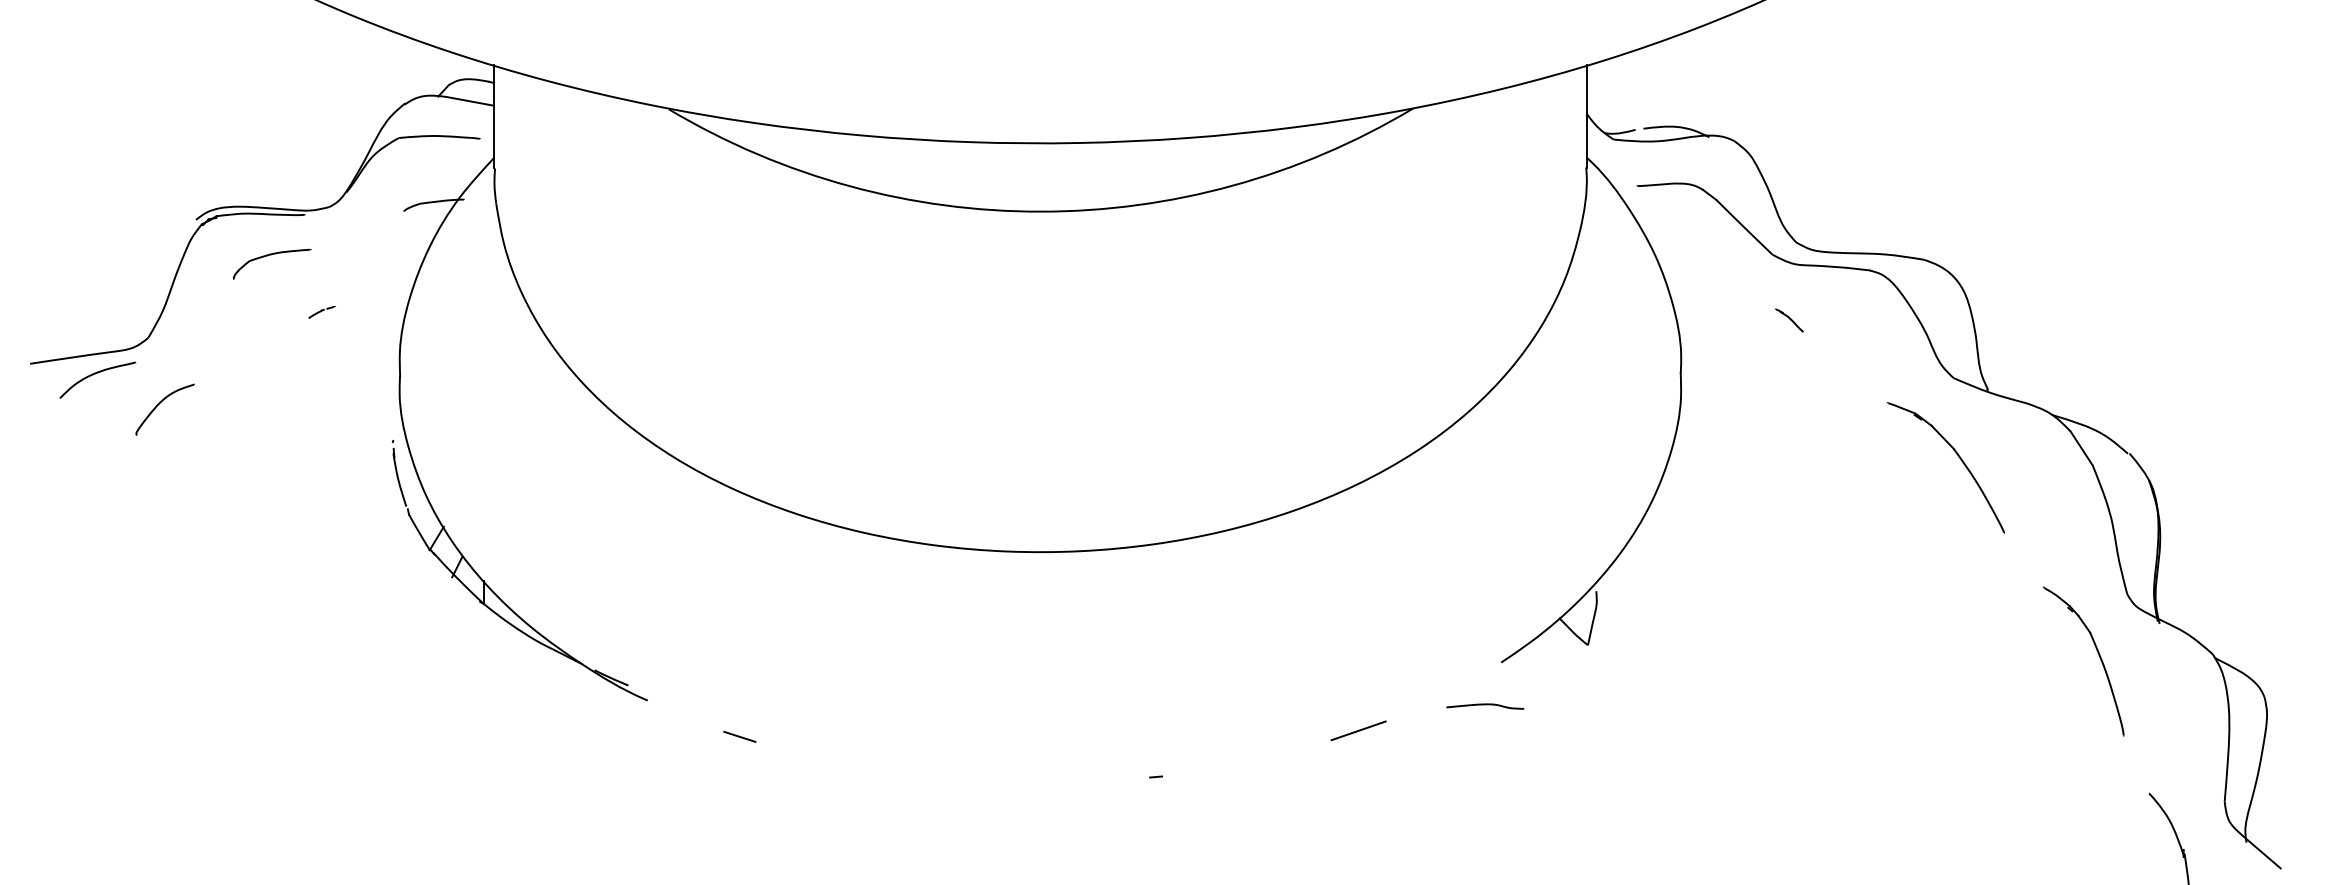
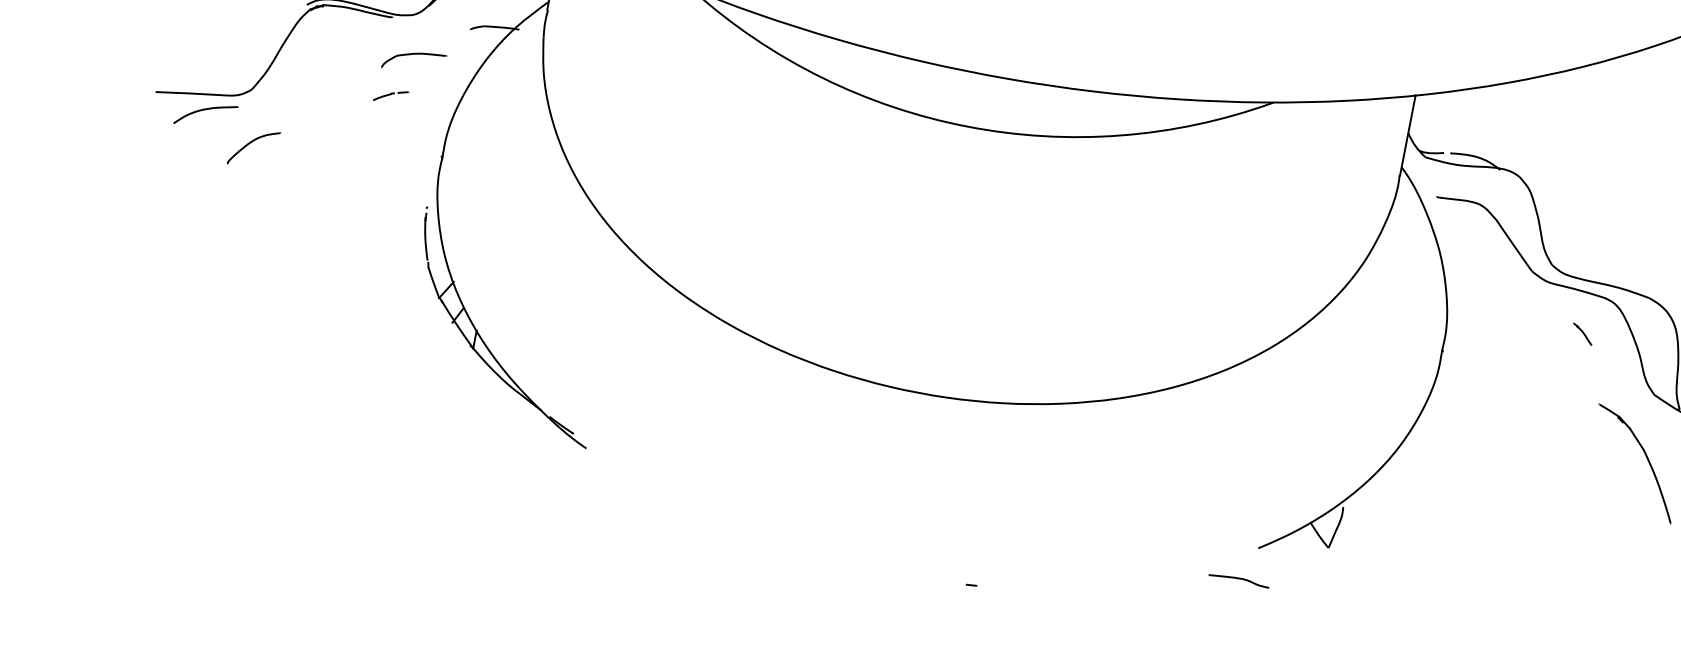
part: (271, 255) -> (414, 54), moved
part: (321, 312) -> (390, 96), size x1.6
part: (1789, 320) -> (1582, 334), moved
line: (1358, 730) -> (1136, 579), removed
line: (739, 736) -> (652, 490), removed

